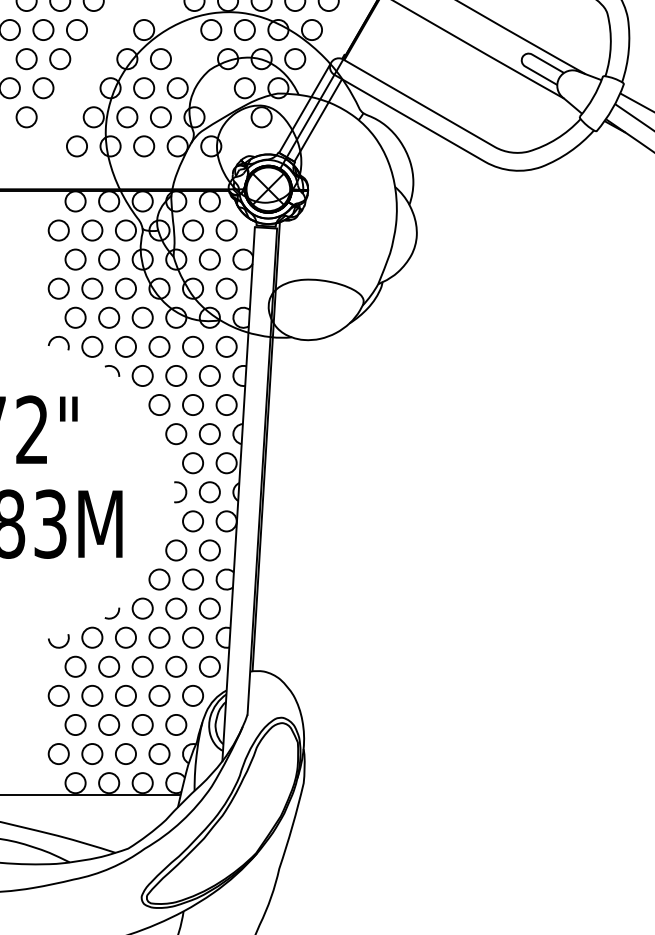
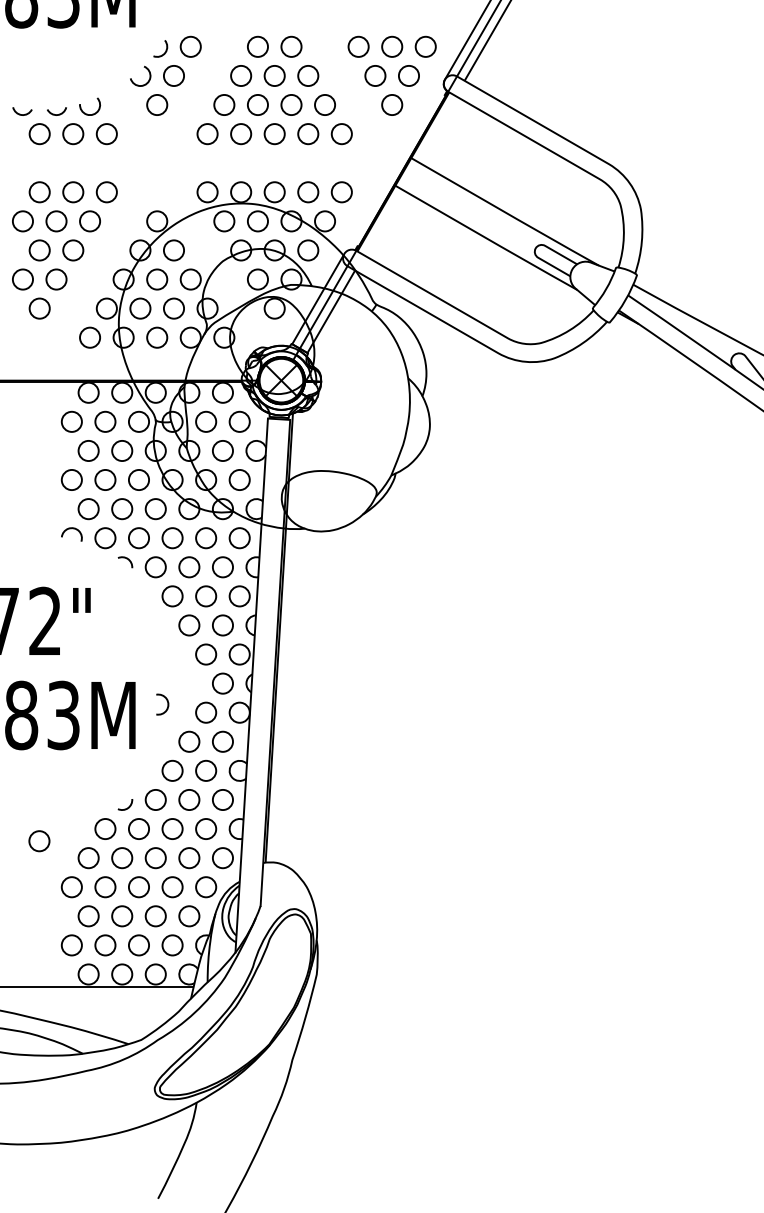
arc: (184, 489) -> (166, 701), moved
arc: (56, 646) -> (69, 837), removed
circle: (26, 650) -> (39, 841), added

